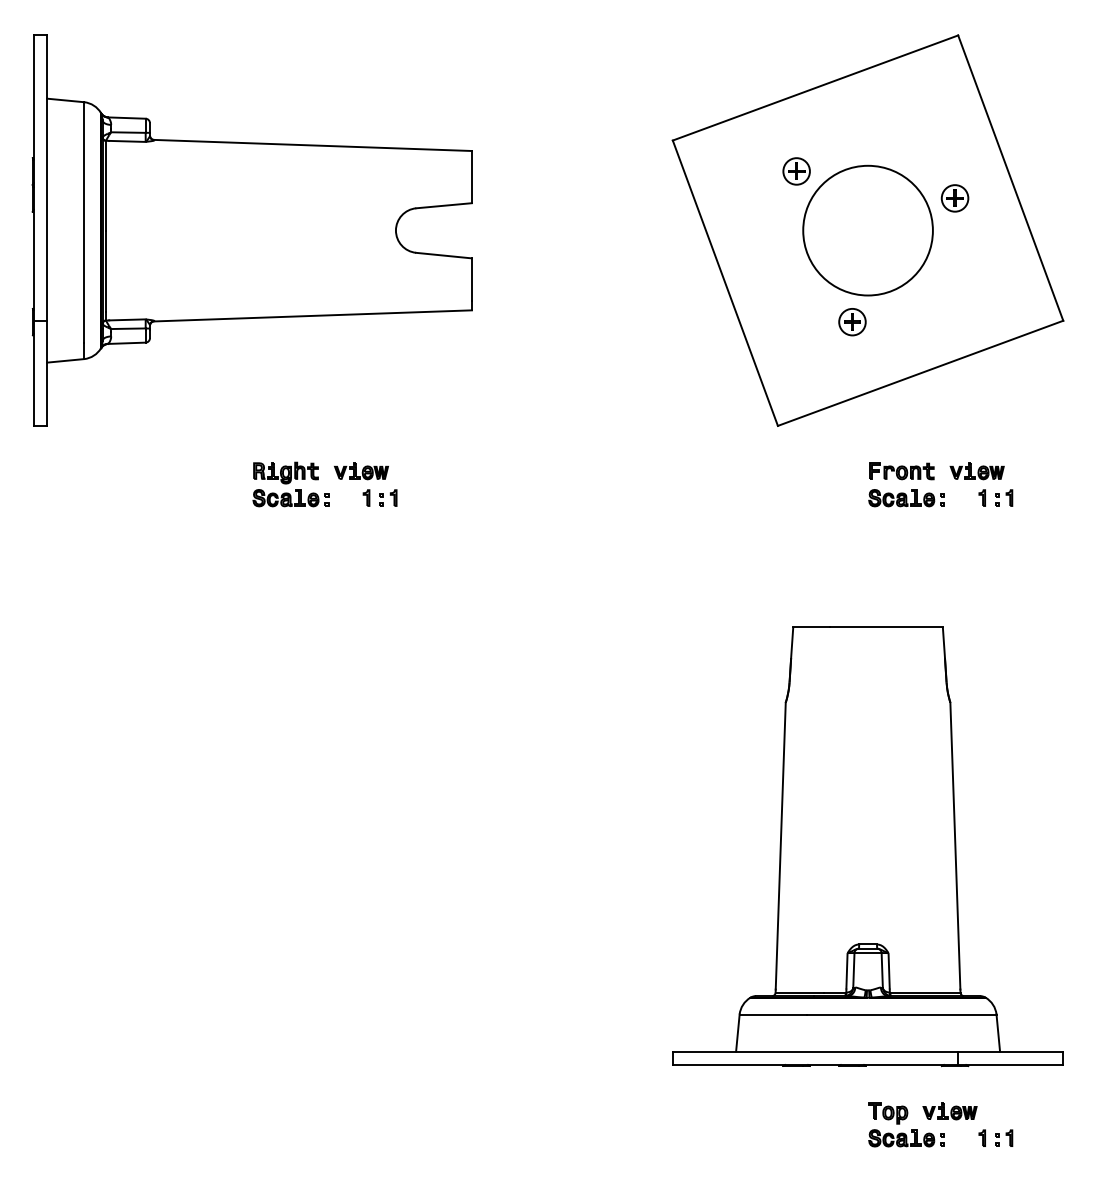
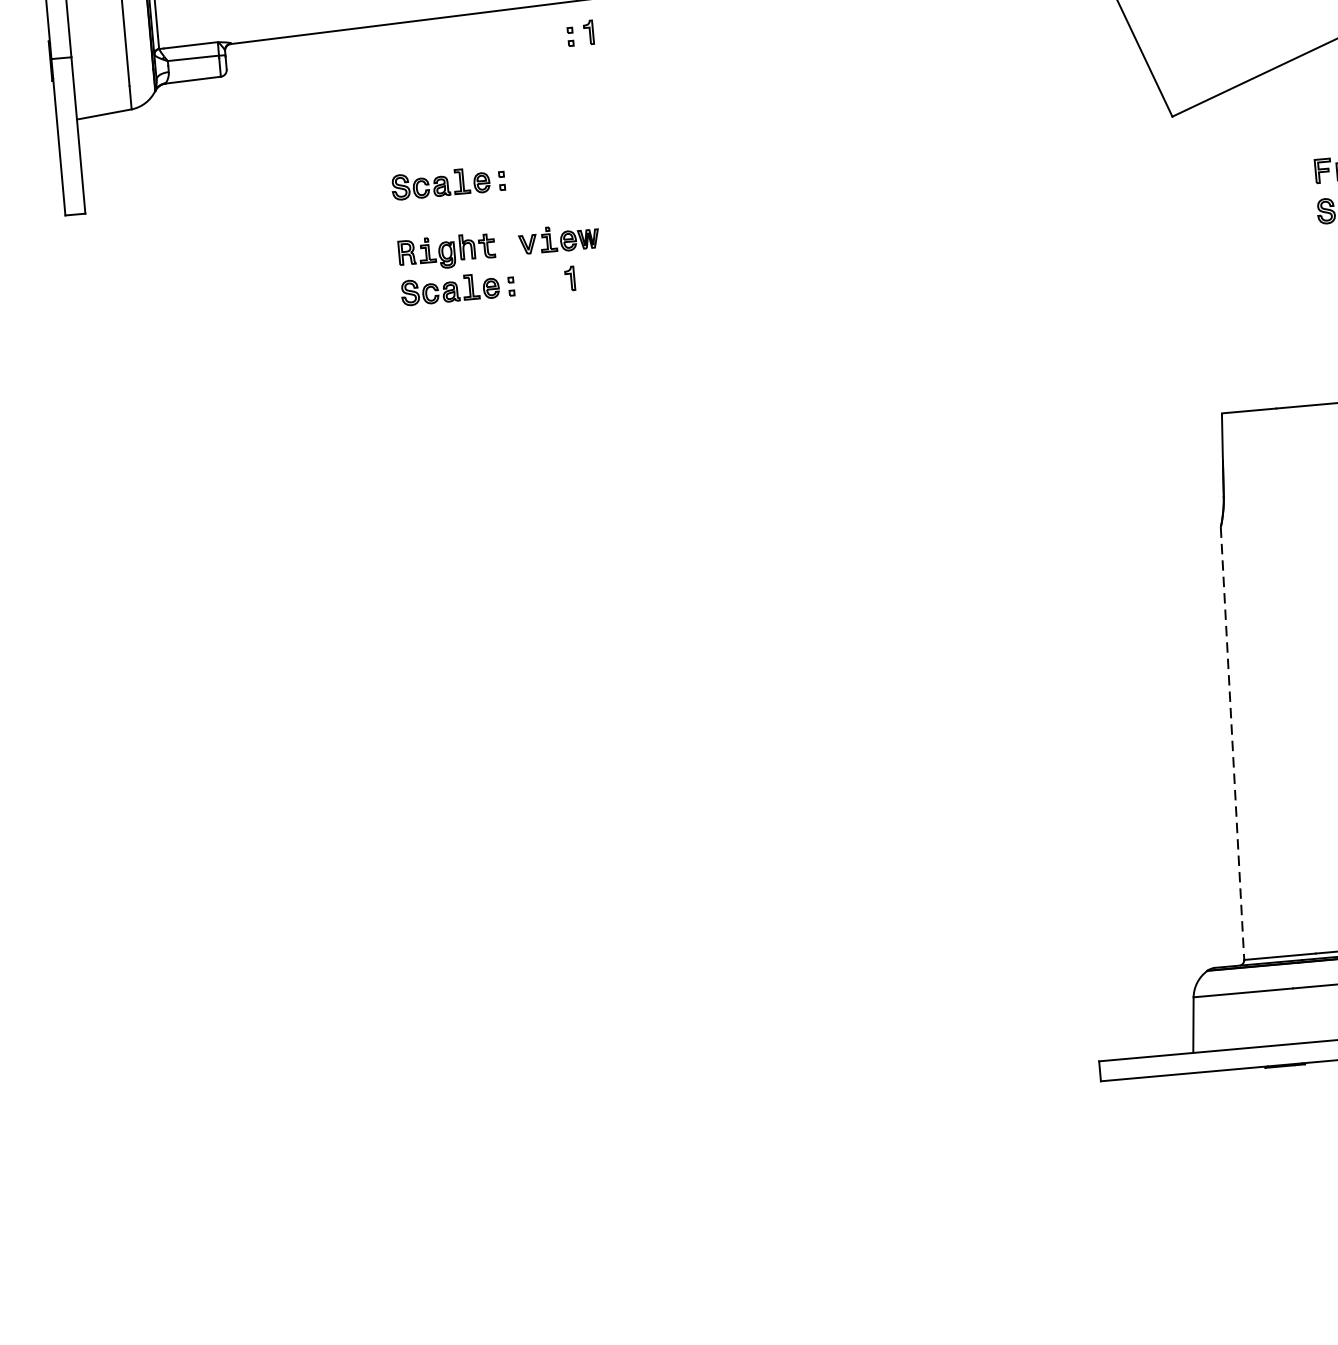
part: (290, 427) -> (447, 183), added
part: (388, 497) -> (581, 32), moved
line: (780, 846) -> (1232, 741), solid -> dashed

